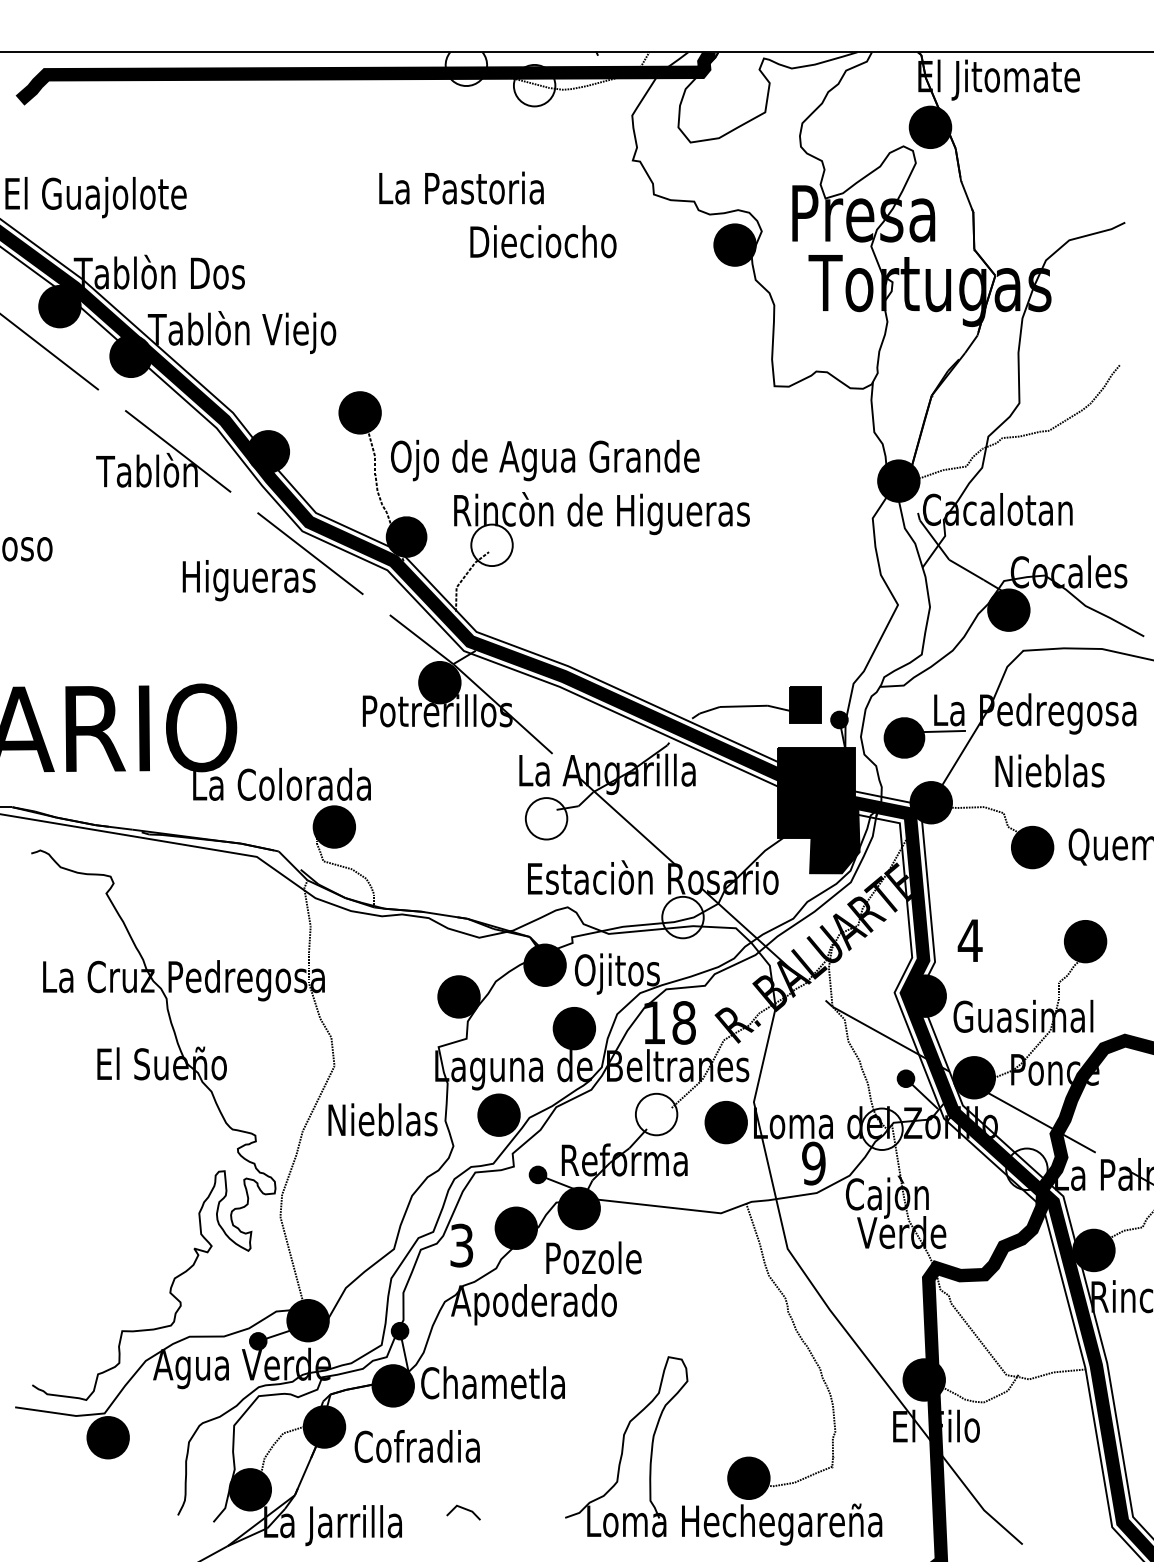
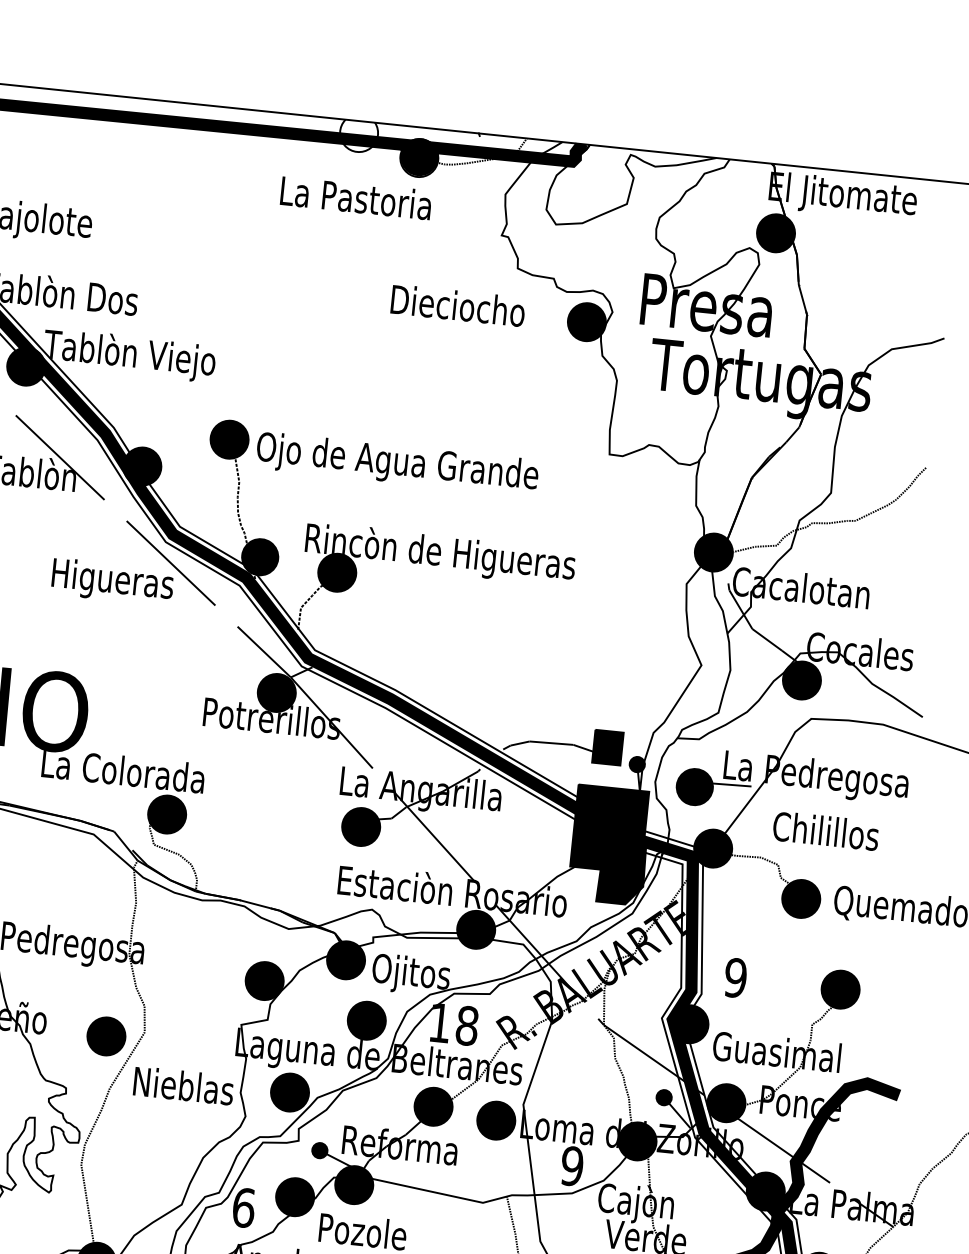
fill: (534, 84) -> (419, 156), added
text: (461, 187) -> (356, 197), moved
text: (543, 241) -> (458, 305), moved
text: (545, 460) -> (397, 464), moved
fill: (491, 545) -> (336, 572), added
text: (1051, 770) -> (825, 830), Nieblas -> Chilillos
fill: (546, 818) -> (361, 826), added
fill: (682, 917) -> (475, 929), added
text: (969, 940) -> (735, 977), 4 -> 9
part: (292, 1074) -> (105, 1036), added
fill: (656, 1114) -> (433, 1106), added
fill: (881, 1129) -> (637, 1141), added
fill: (1026, 1169) -> (765, 1191), added
text: (461, 1245) -> (243, 1207), 3 -> 6

